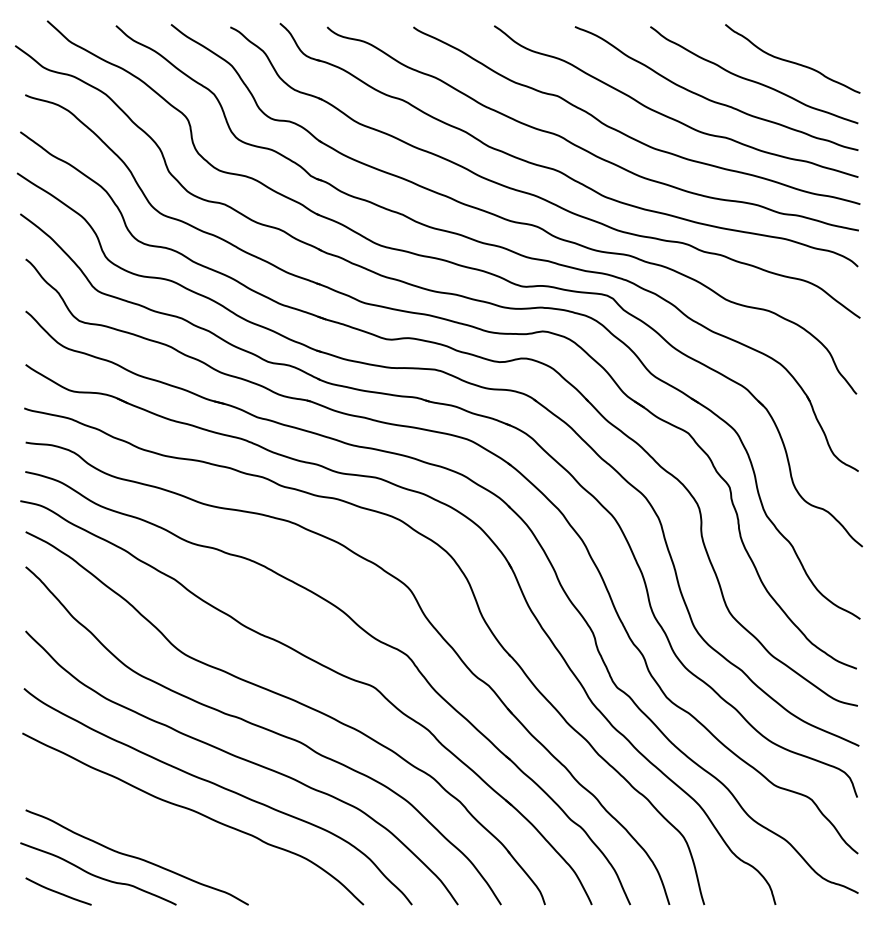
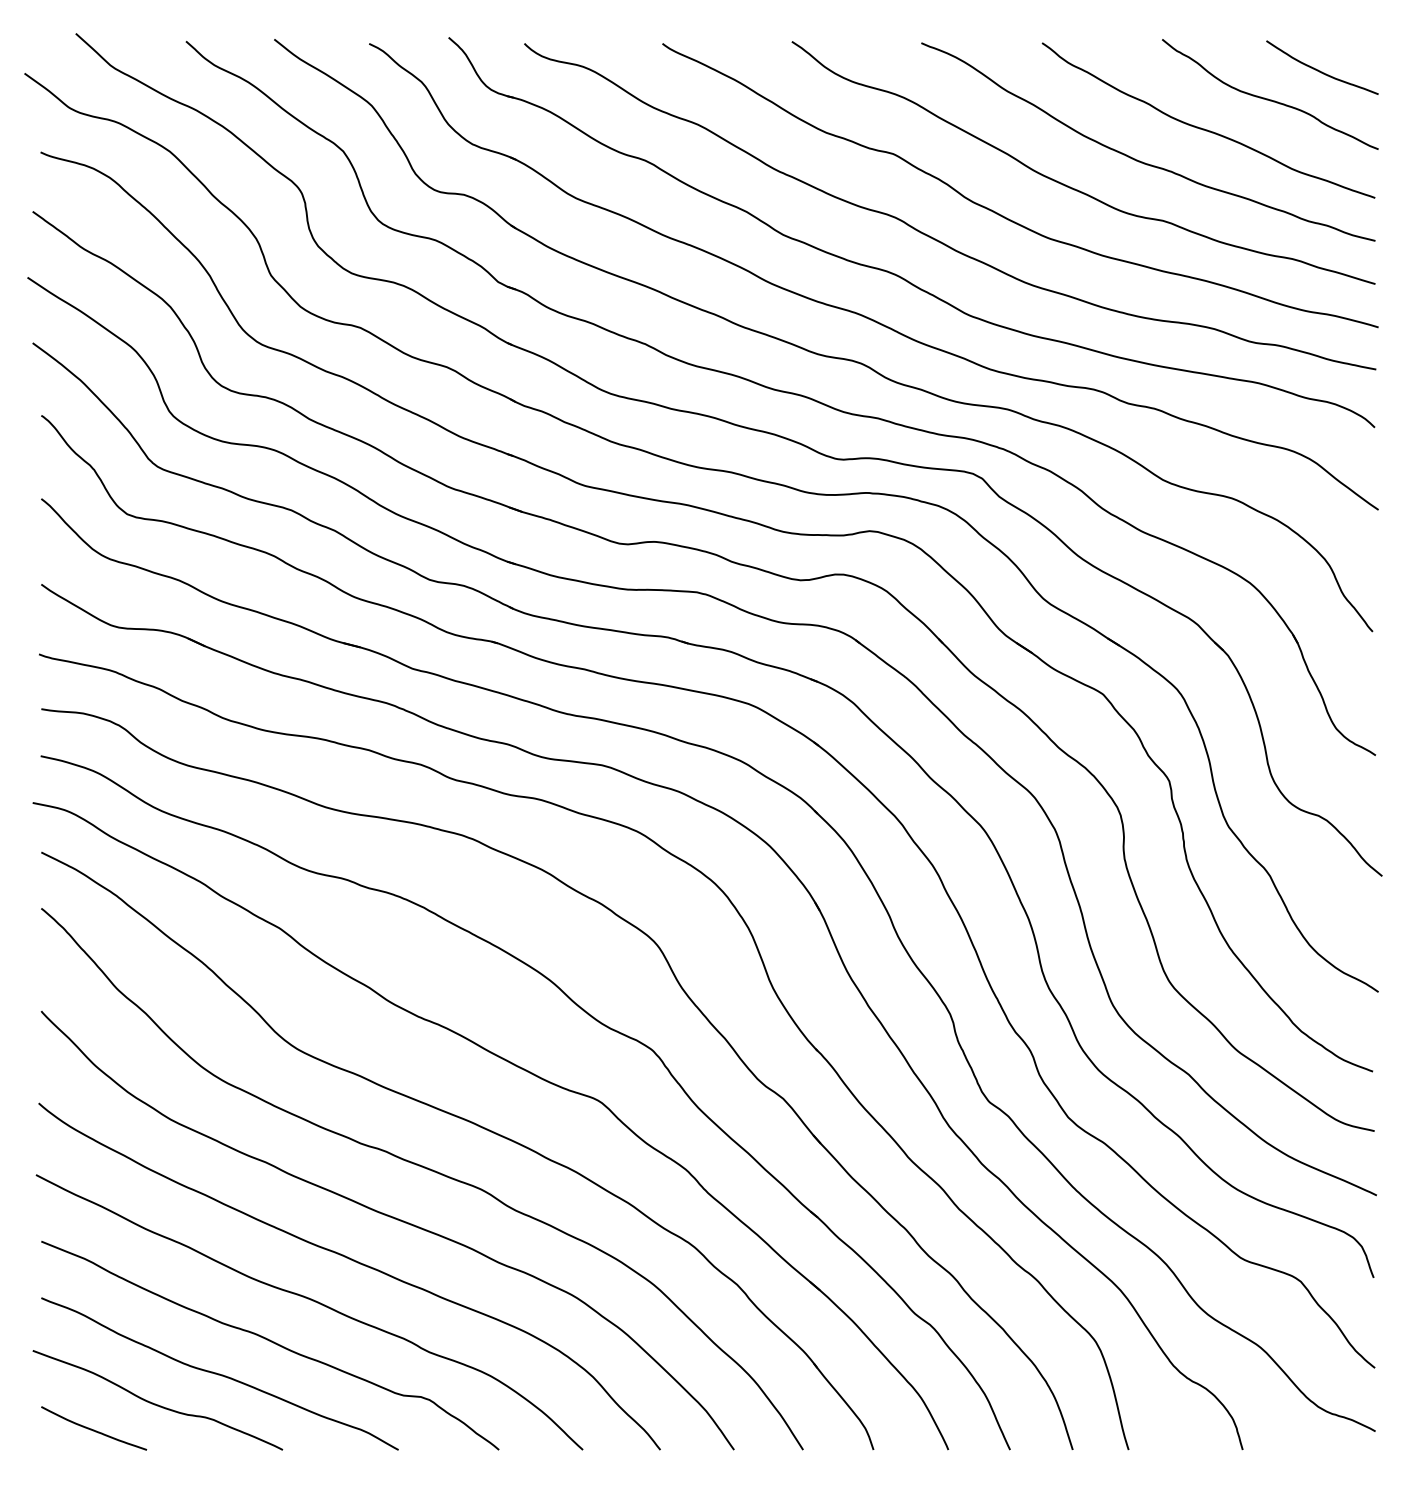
curve: (825, 44) -> (1322, 71), added
curve: (169, 838) -> (271, 1343), added

